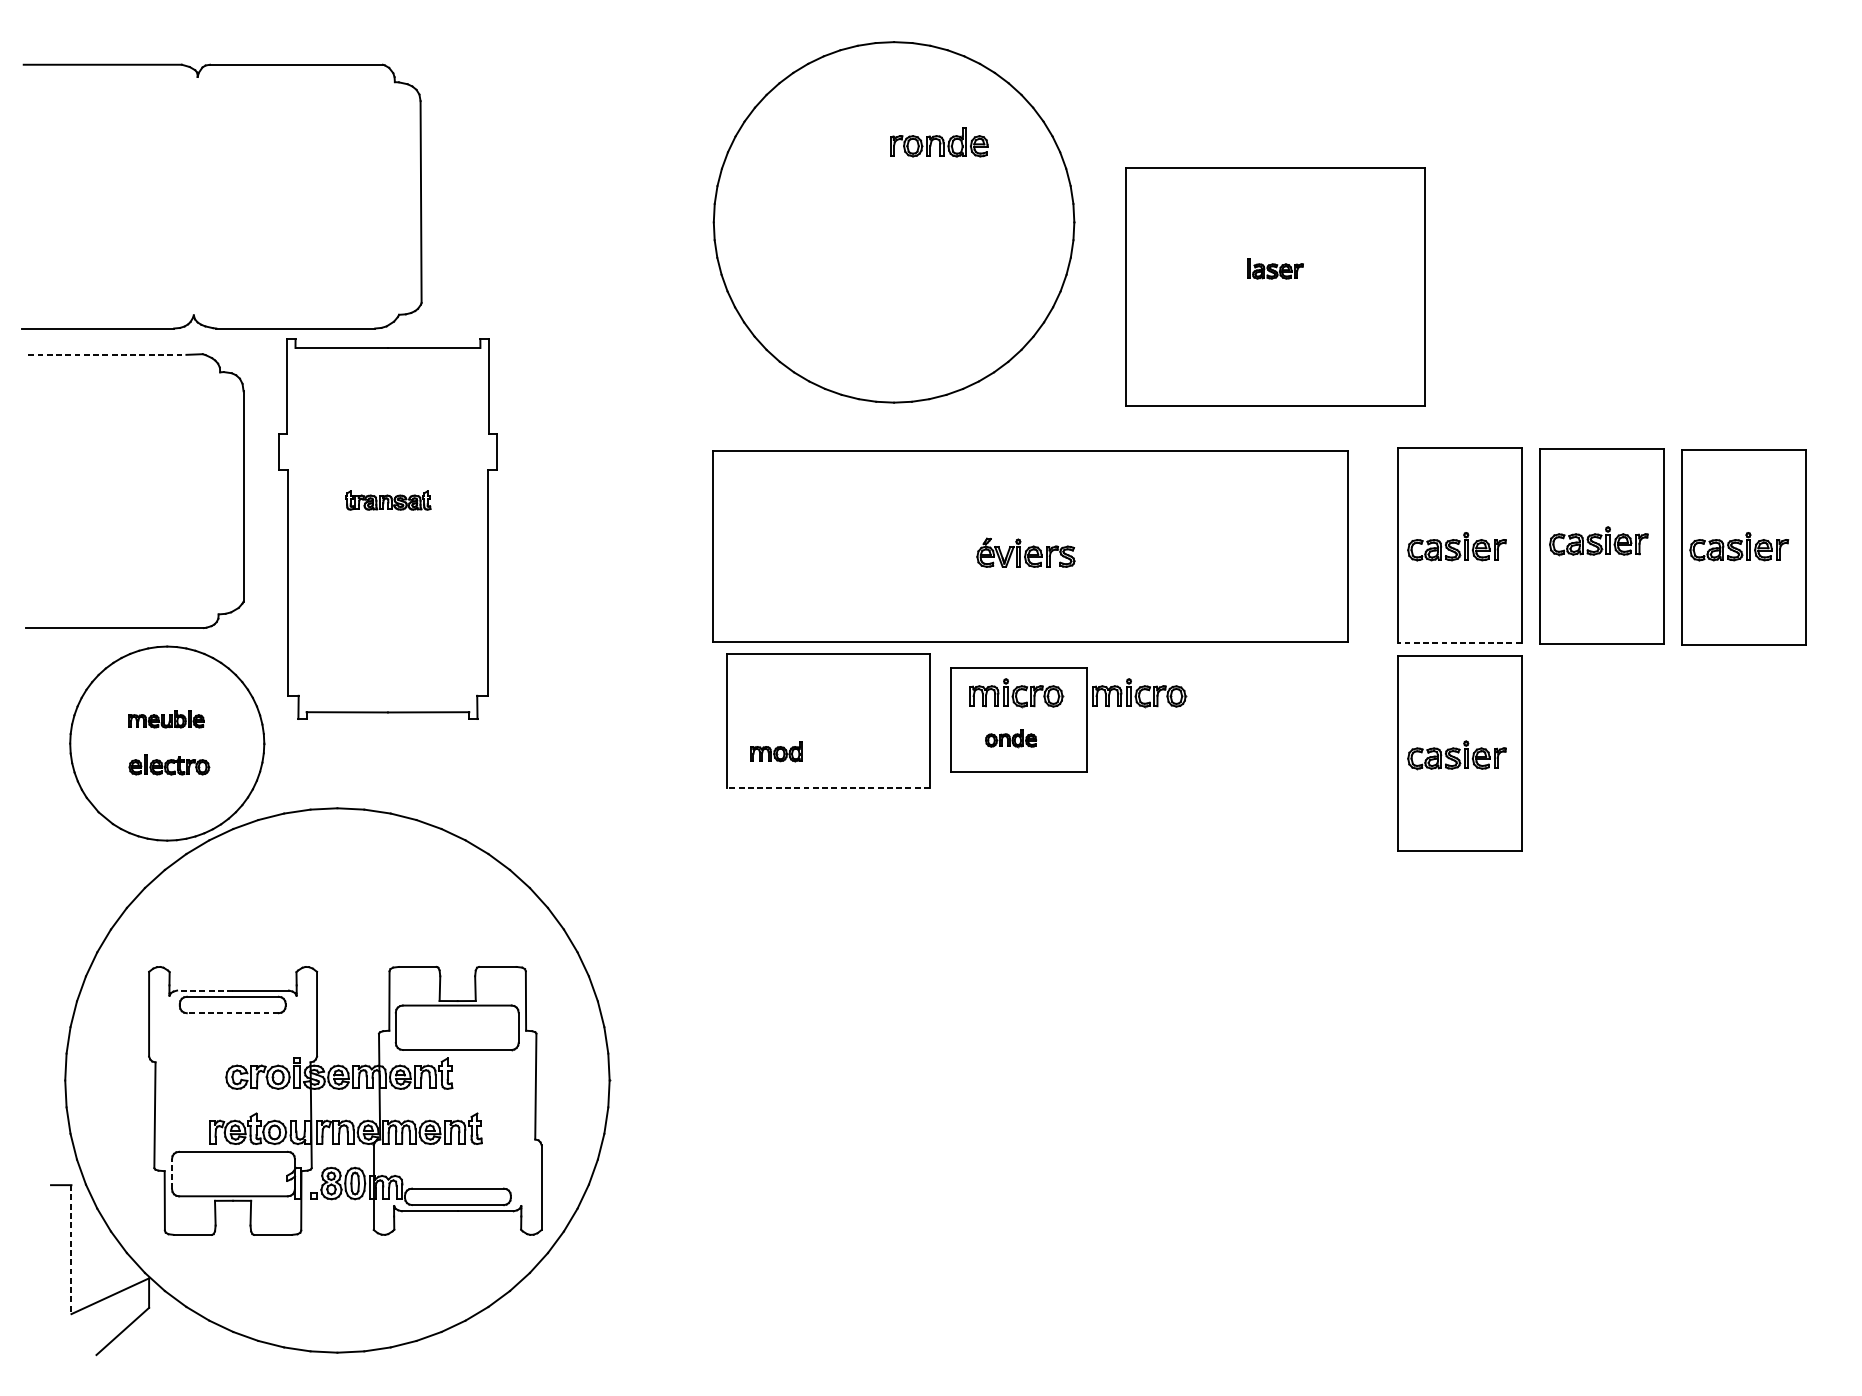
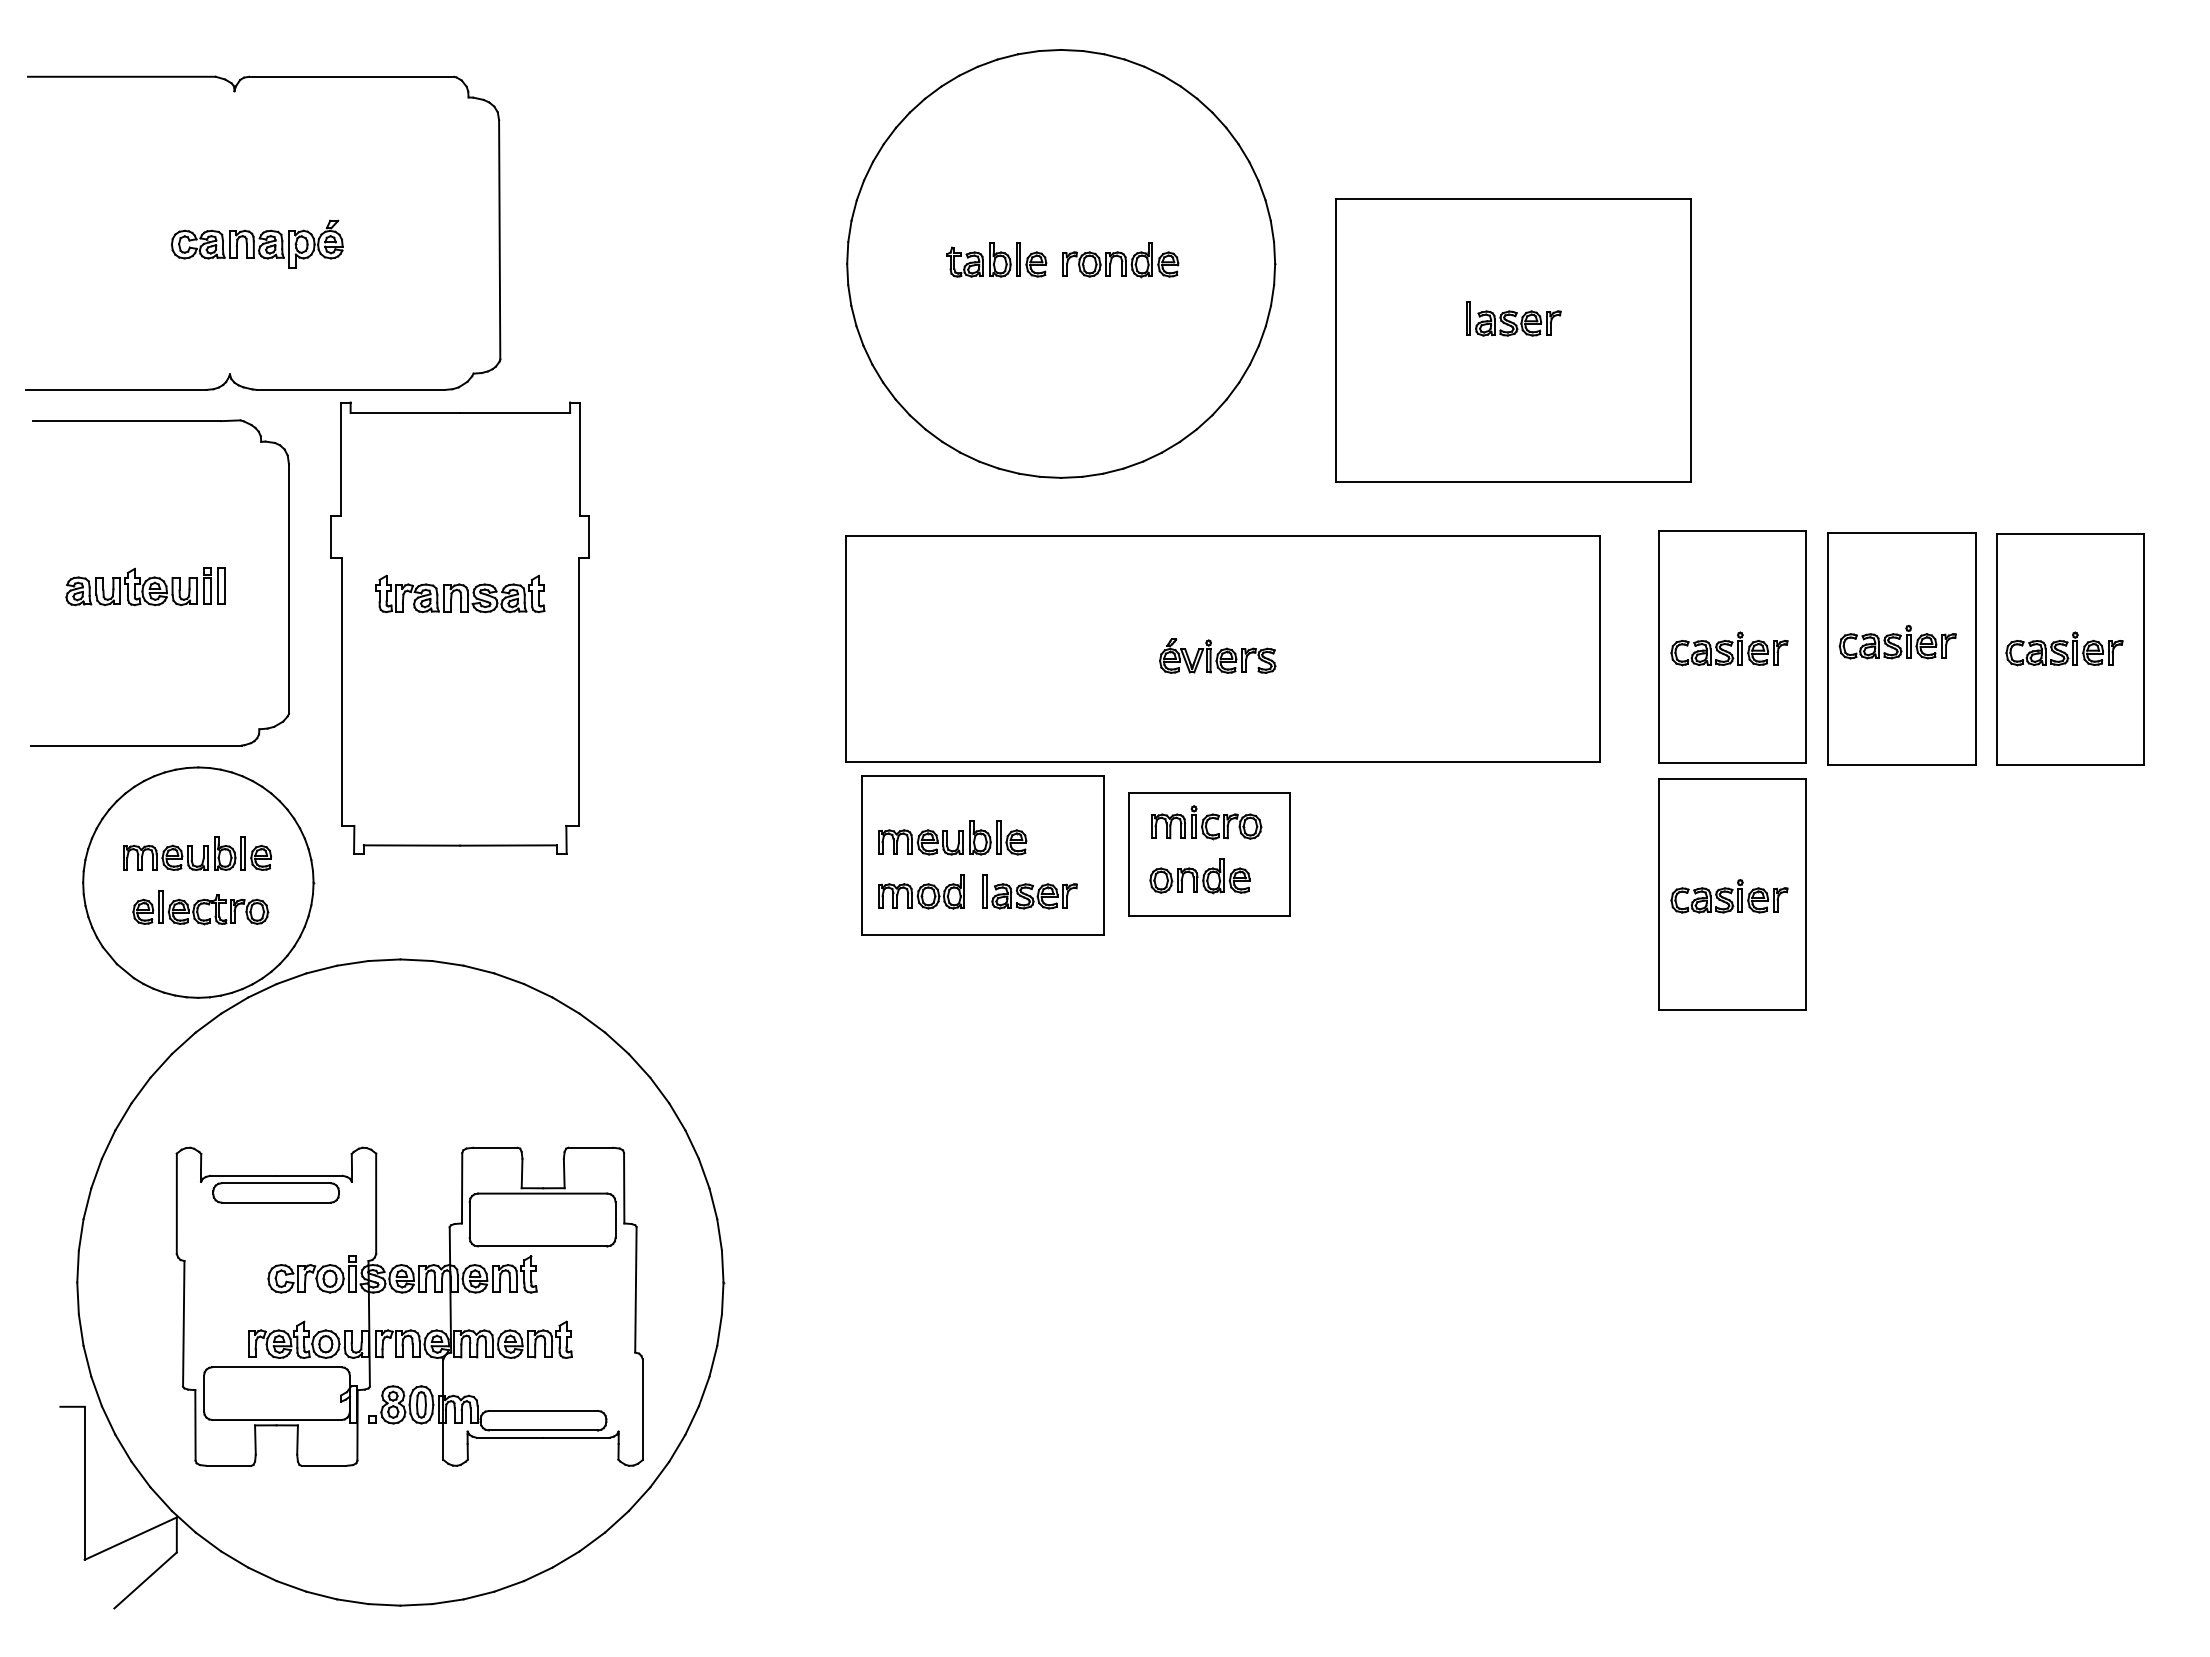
part: (939, 142) -> (1120, 260), moved
part: (217, 205) -> (257, 243), added
part: (839, 218) -> (996, 259), added
part: (1275, 268) -> (1513, 318), size x1.43
line: (107, 355) -> (127, 421), dashed -> solid
part: (122, 494) -> (145, 586), added
part: (388, 500) -> (460, 593), size x1.67
line: (1459, 642) -> (1732, 762), dashed -> solid
part: (1139, 692) -> (1352, 822), removed
part: (802, 705) -> (952, 837), added
part: (166, 719) -> (197, 853), size x1.67
part: (1010, 738) -> (1199, 876), size x1.67
part: (776, 751) -> (921, 891), size x1.43
part: (867, 751) -> (1029, 891), added
part: (169, 764) -> (200, 907), size x1.43
line: (827, 787) -> (982, 934), dashed -> solid
line: (204, 990) -> (242, 1175), dashed -> solid
line: (233, 1013) -> (276, 1202), dashed -> solid
line: (172, 1173) -> (204, 1393), dashed -> solid
line: (71, 1249) -> (84, 1483), dashed -> solid

